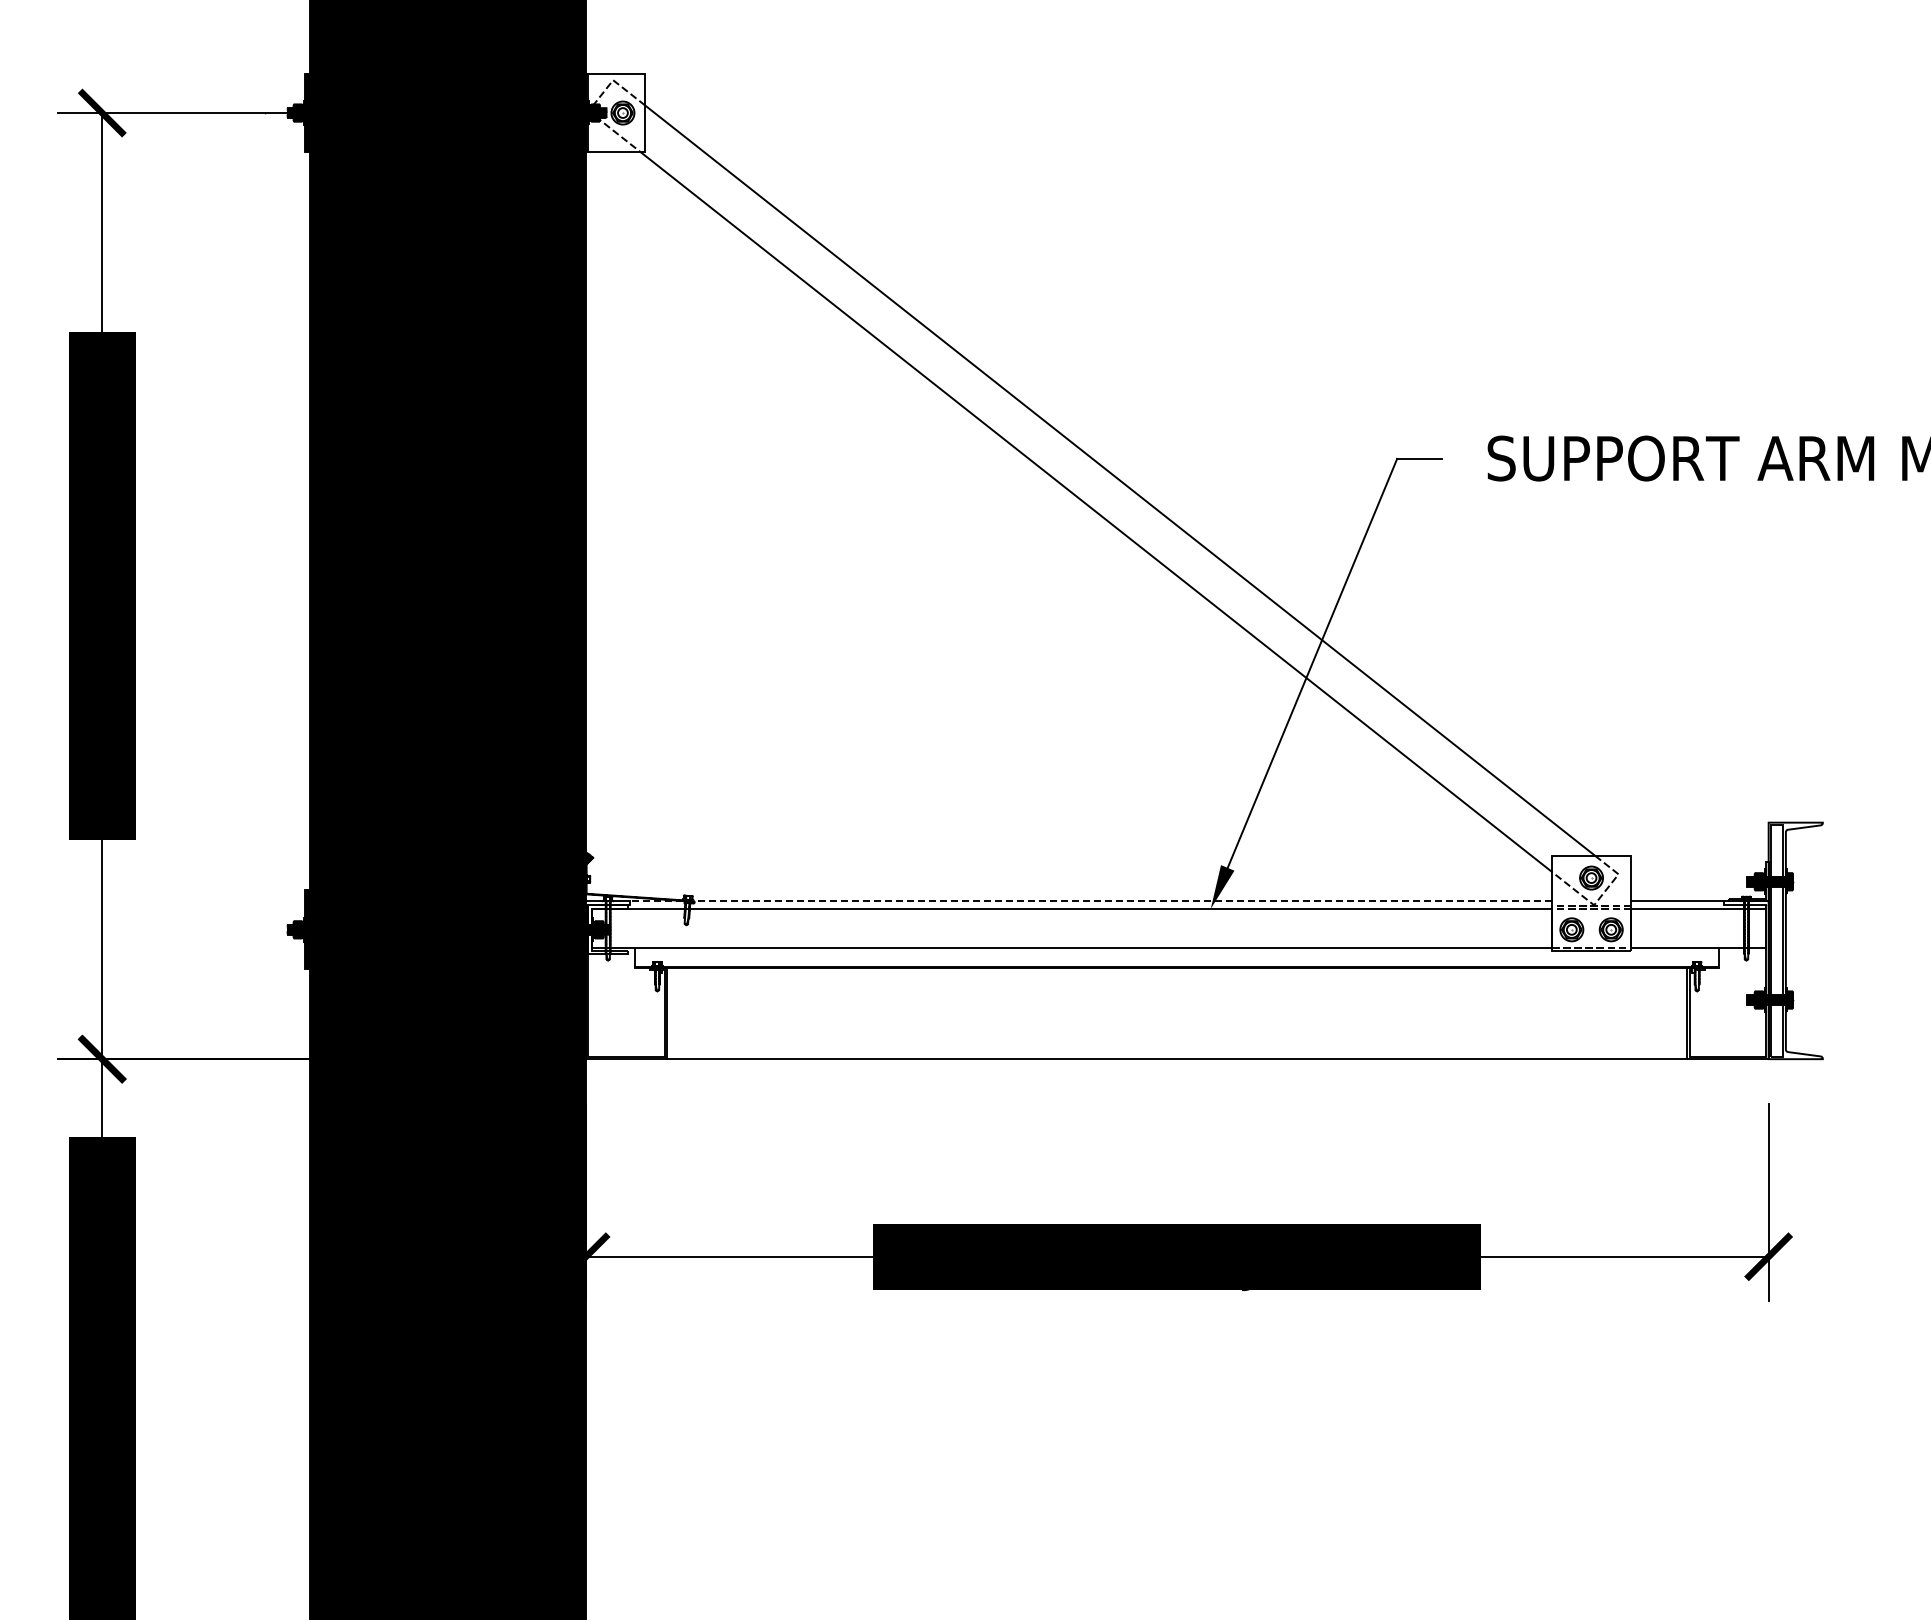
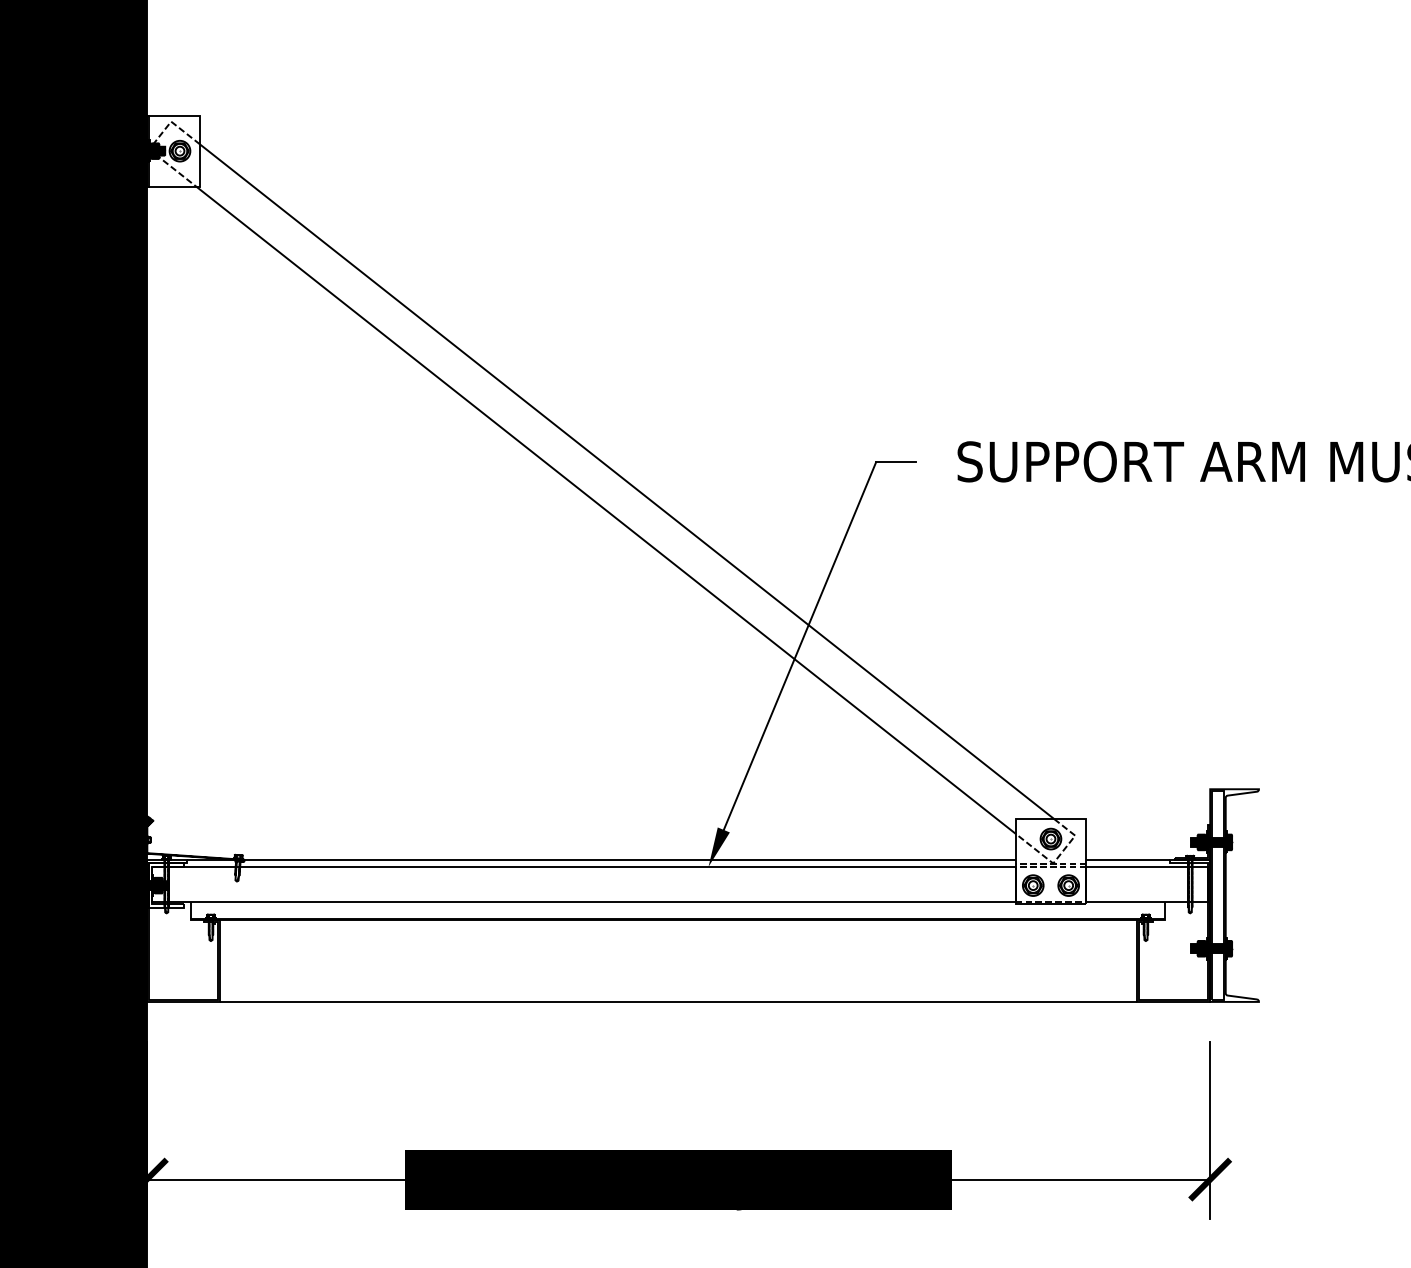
line: (1091, 901) -> (601, 860), dashed -> solid

